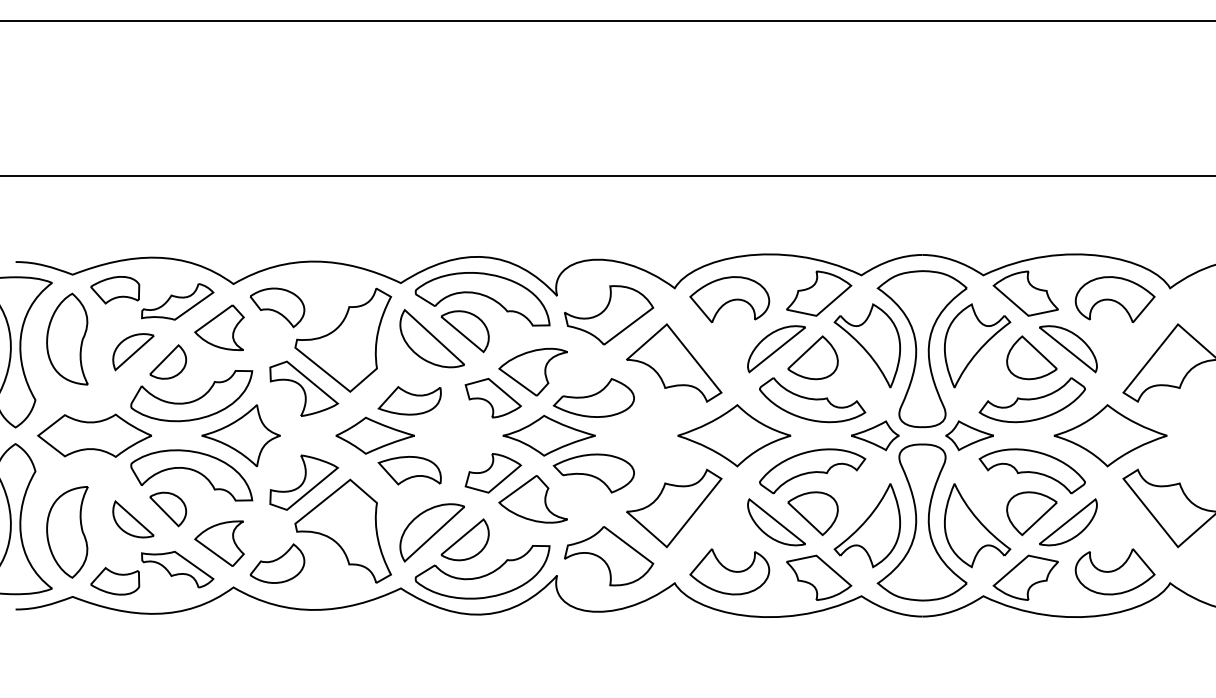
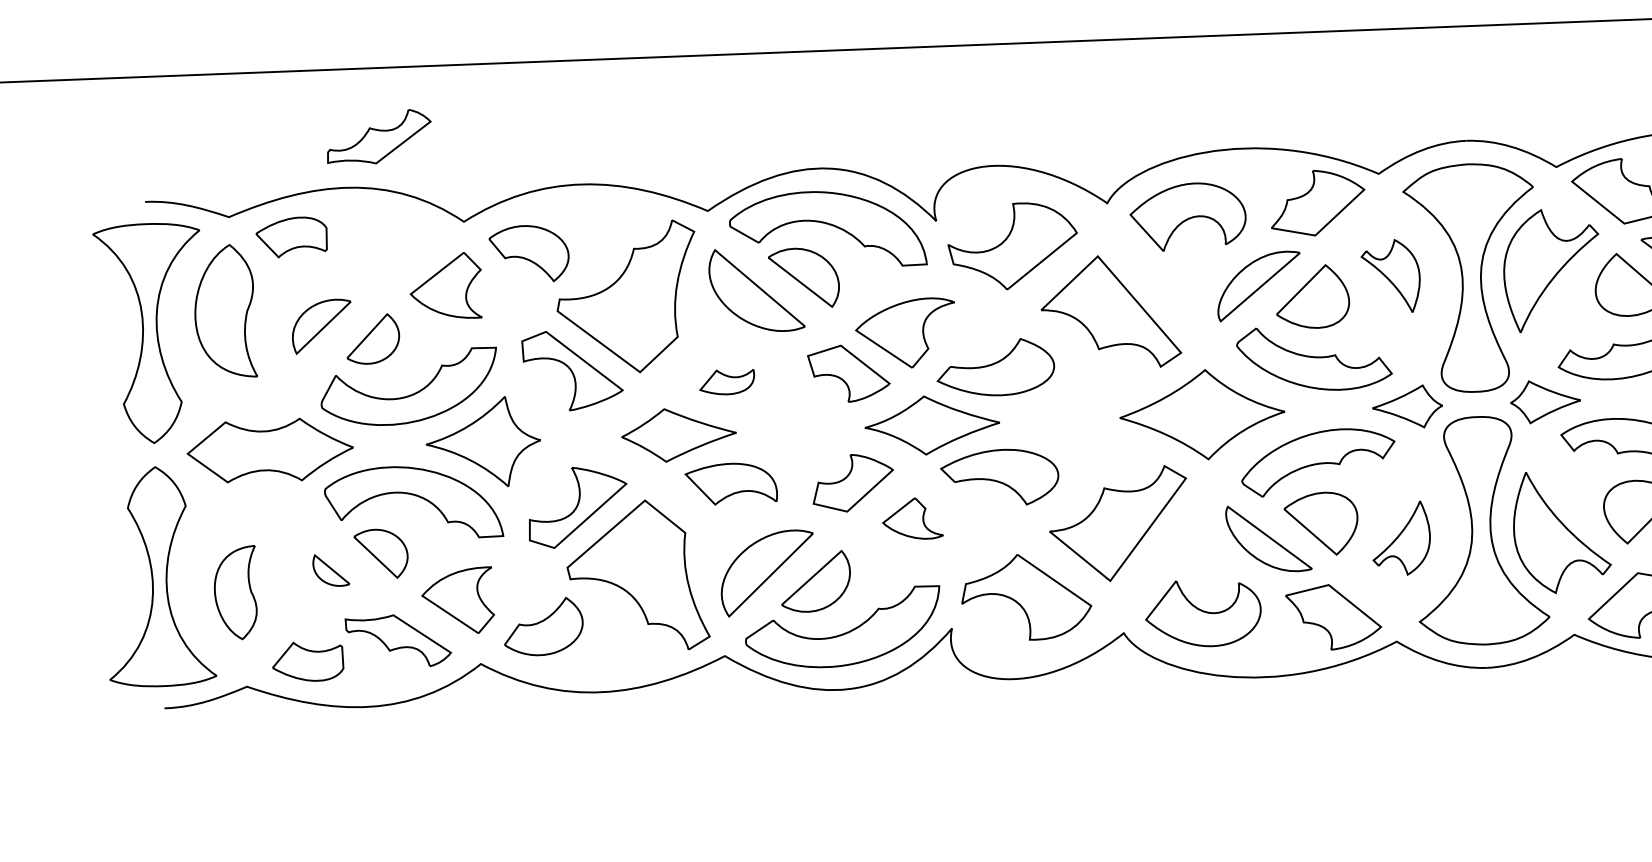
part: (177, 301) -> (378, 136), moved
part: (866, 345) -> (1389, 275), size x0.6
part: (409, 400) -> (726, 381), size x0.6
part: (532, 499) -> (911, 519), size x0.6
part: (133, 519) -> (331, 570), size x0.6
part: (867, 525) -> (1401, 538), size x0.6
part: (67, 532) -> (235, 593), size x0.7

